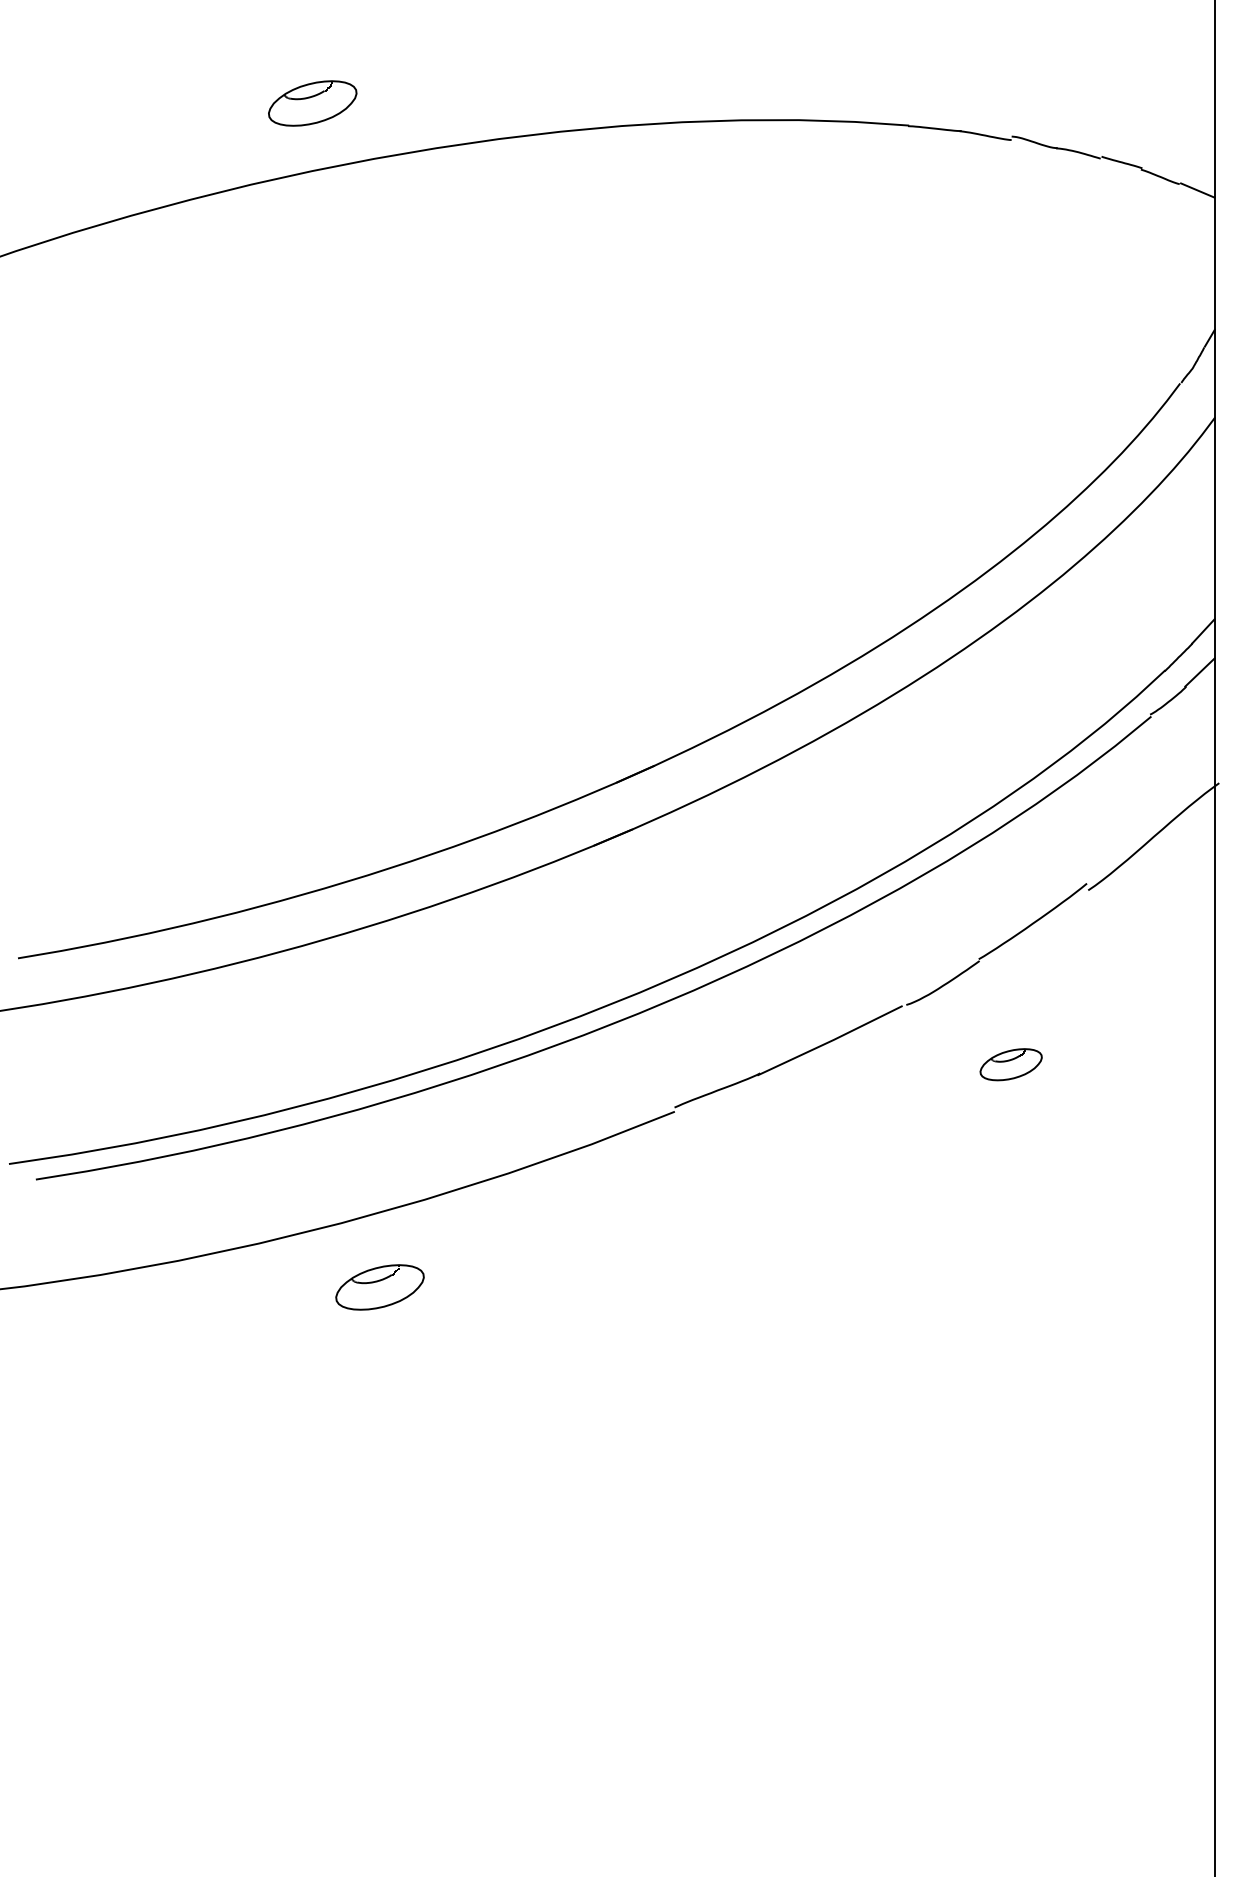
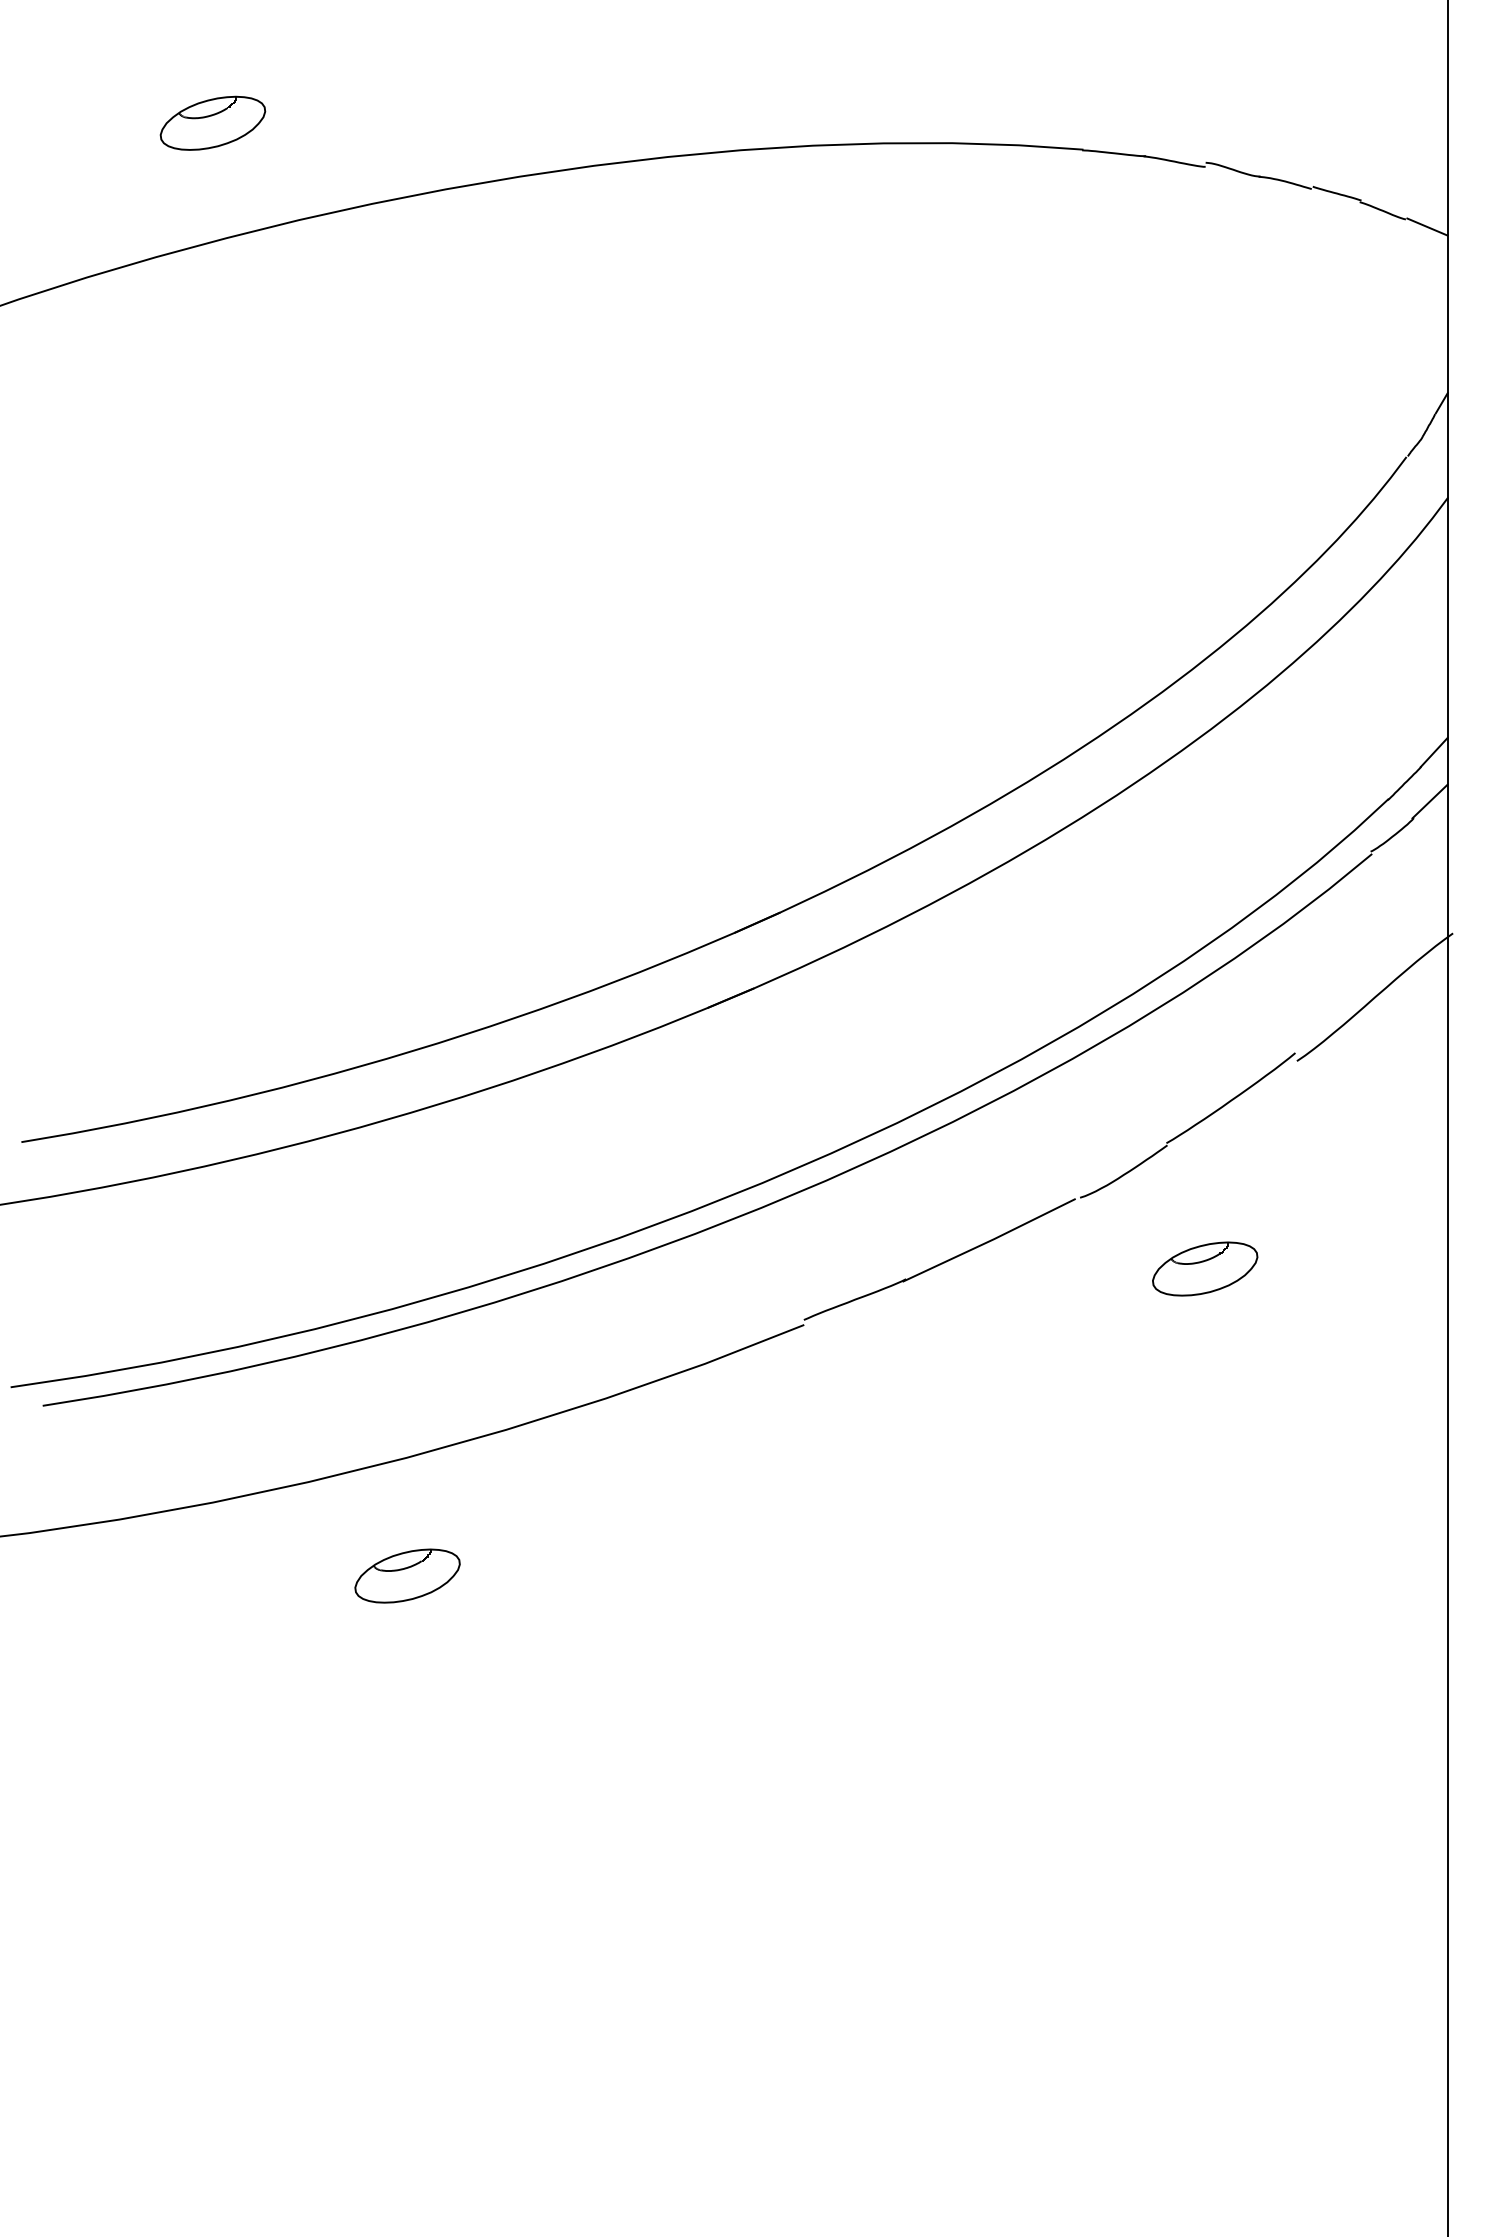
part: (312, 103) -> (212, 123), moved
part: (1010, 1064) -> (1204, 1268), size x1.43
part: (379, 1287) -> (406, 1576), moved

